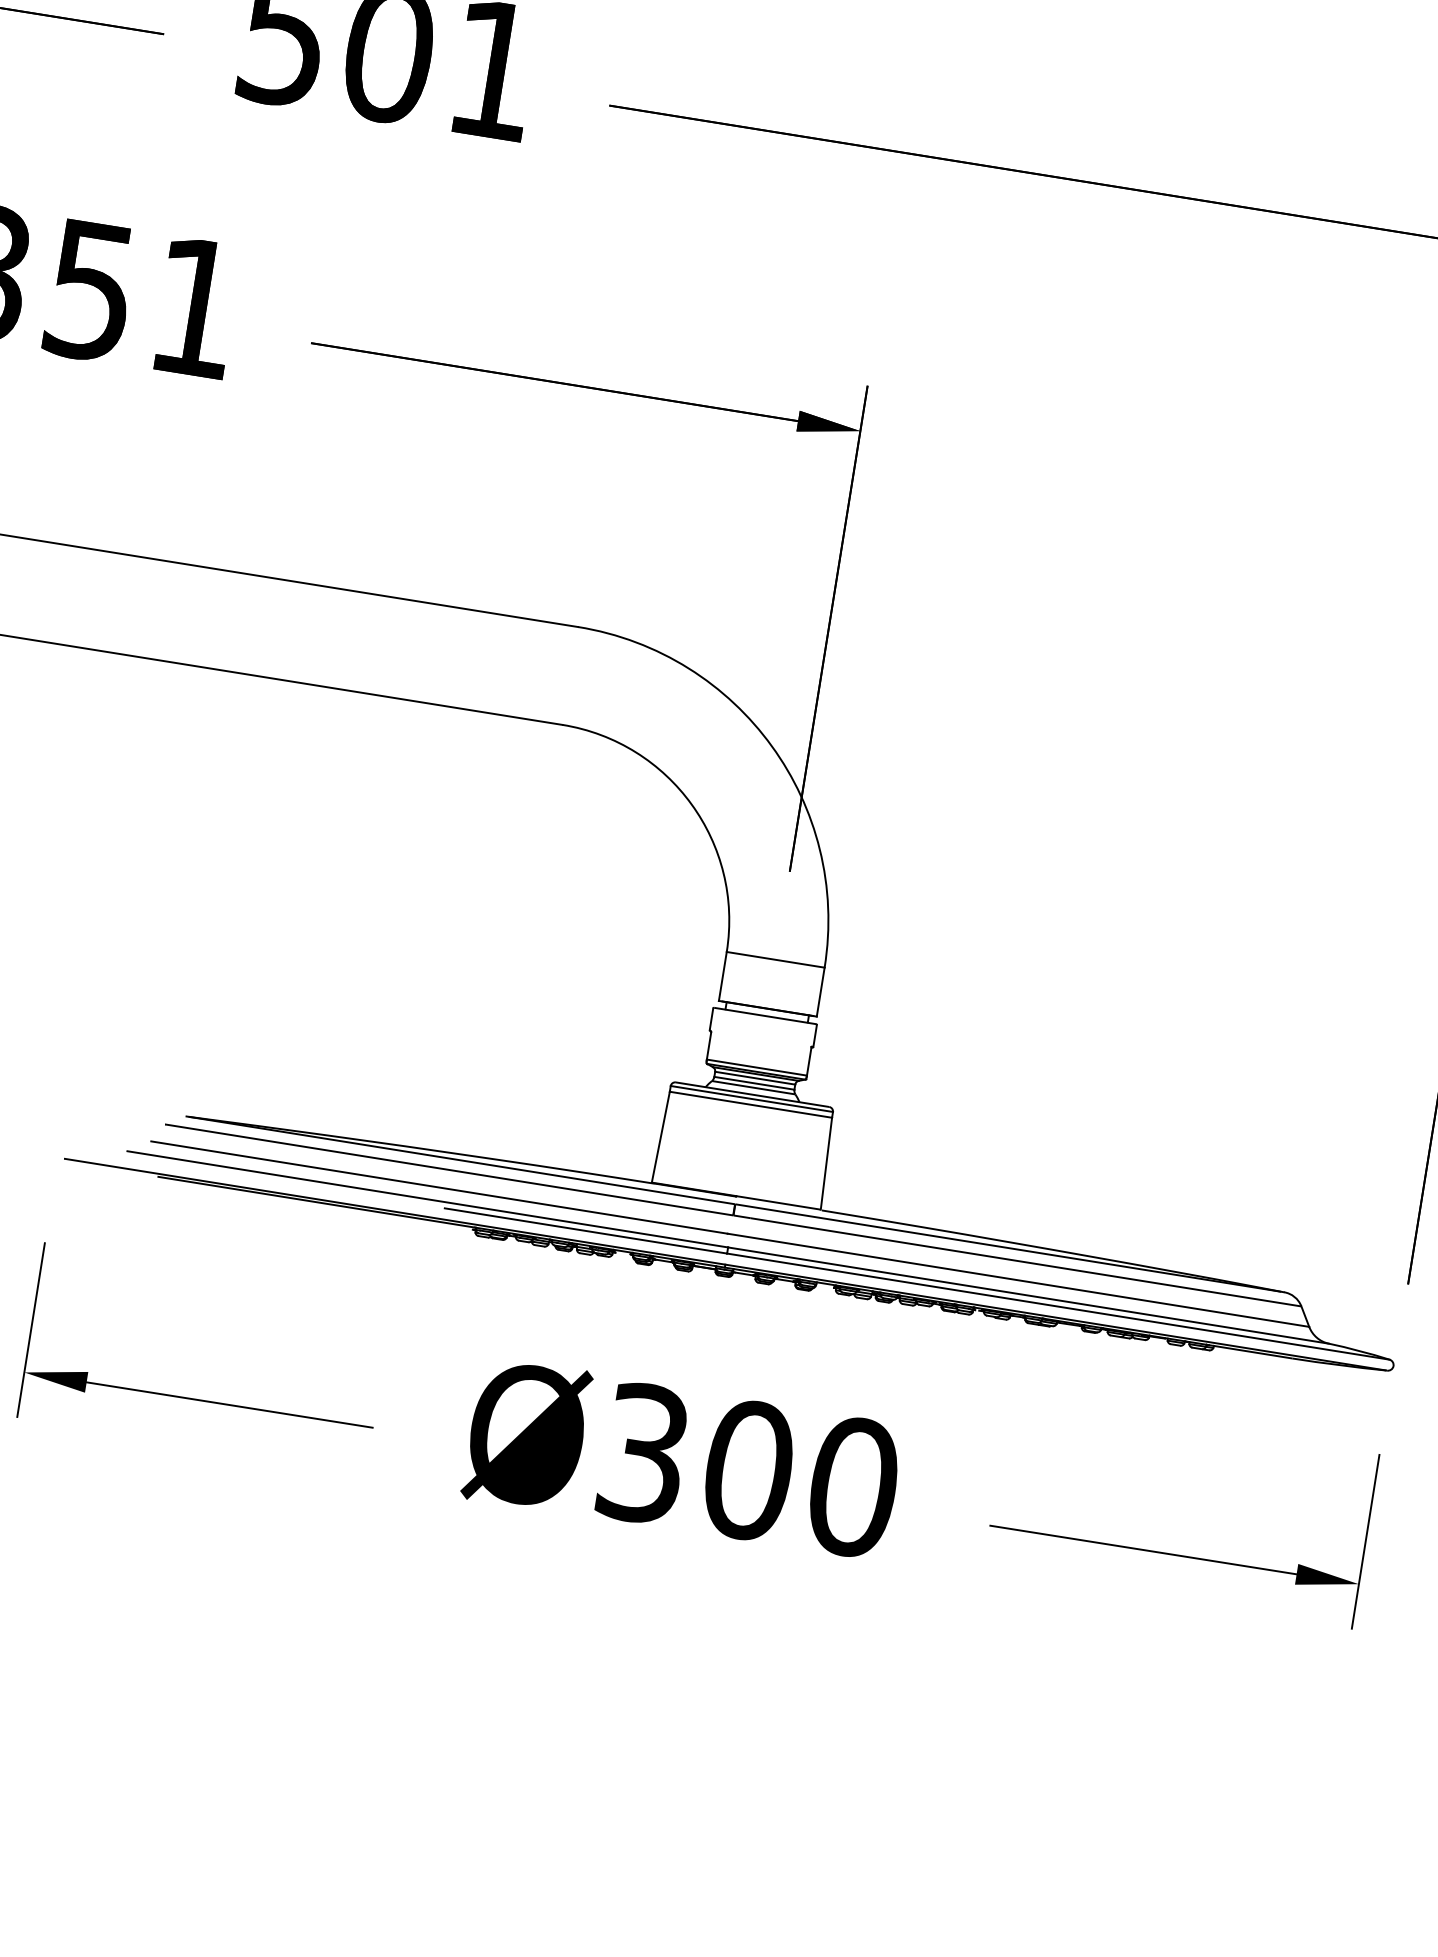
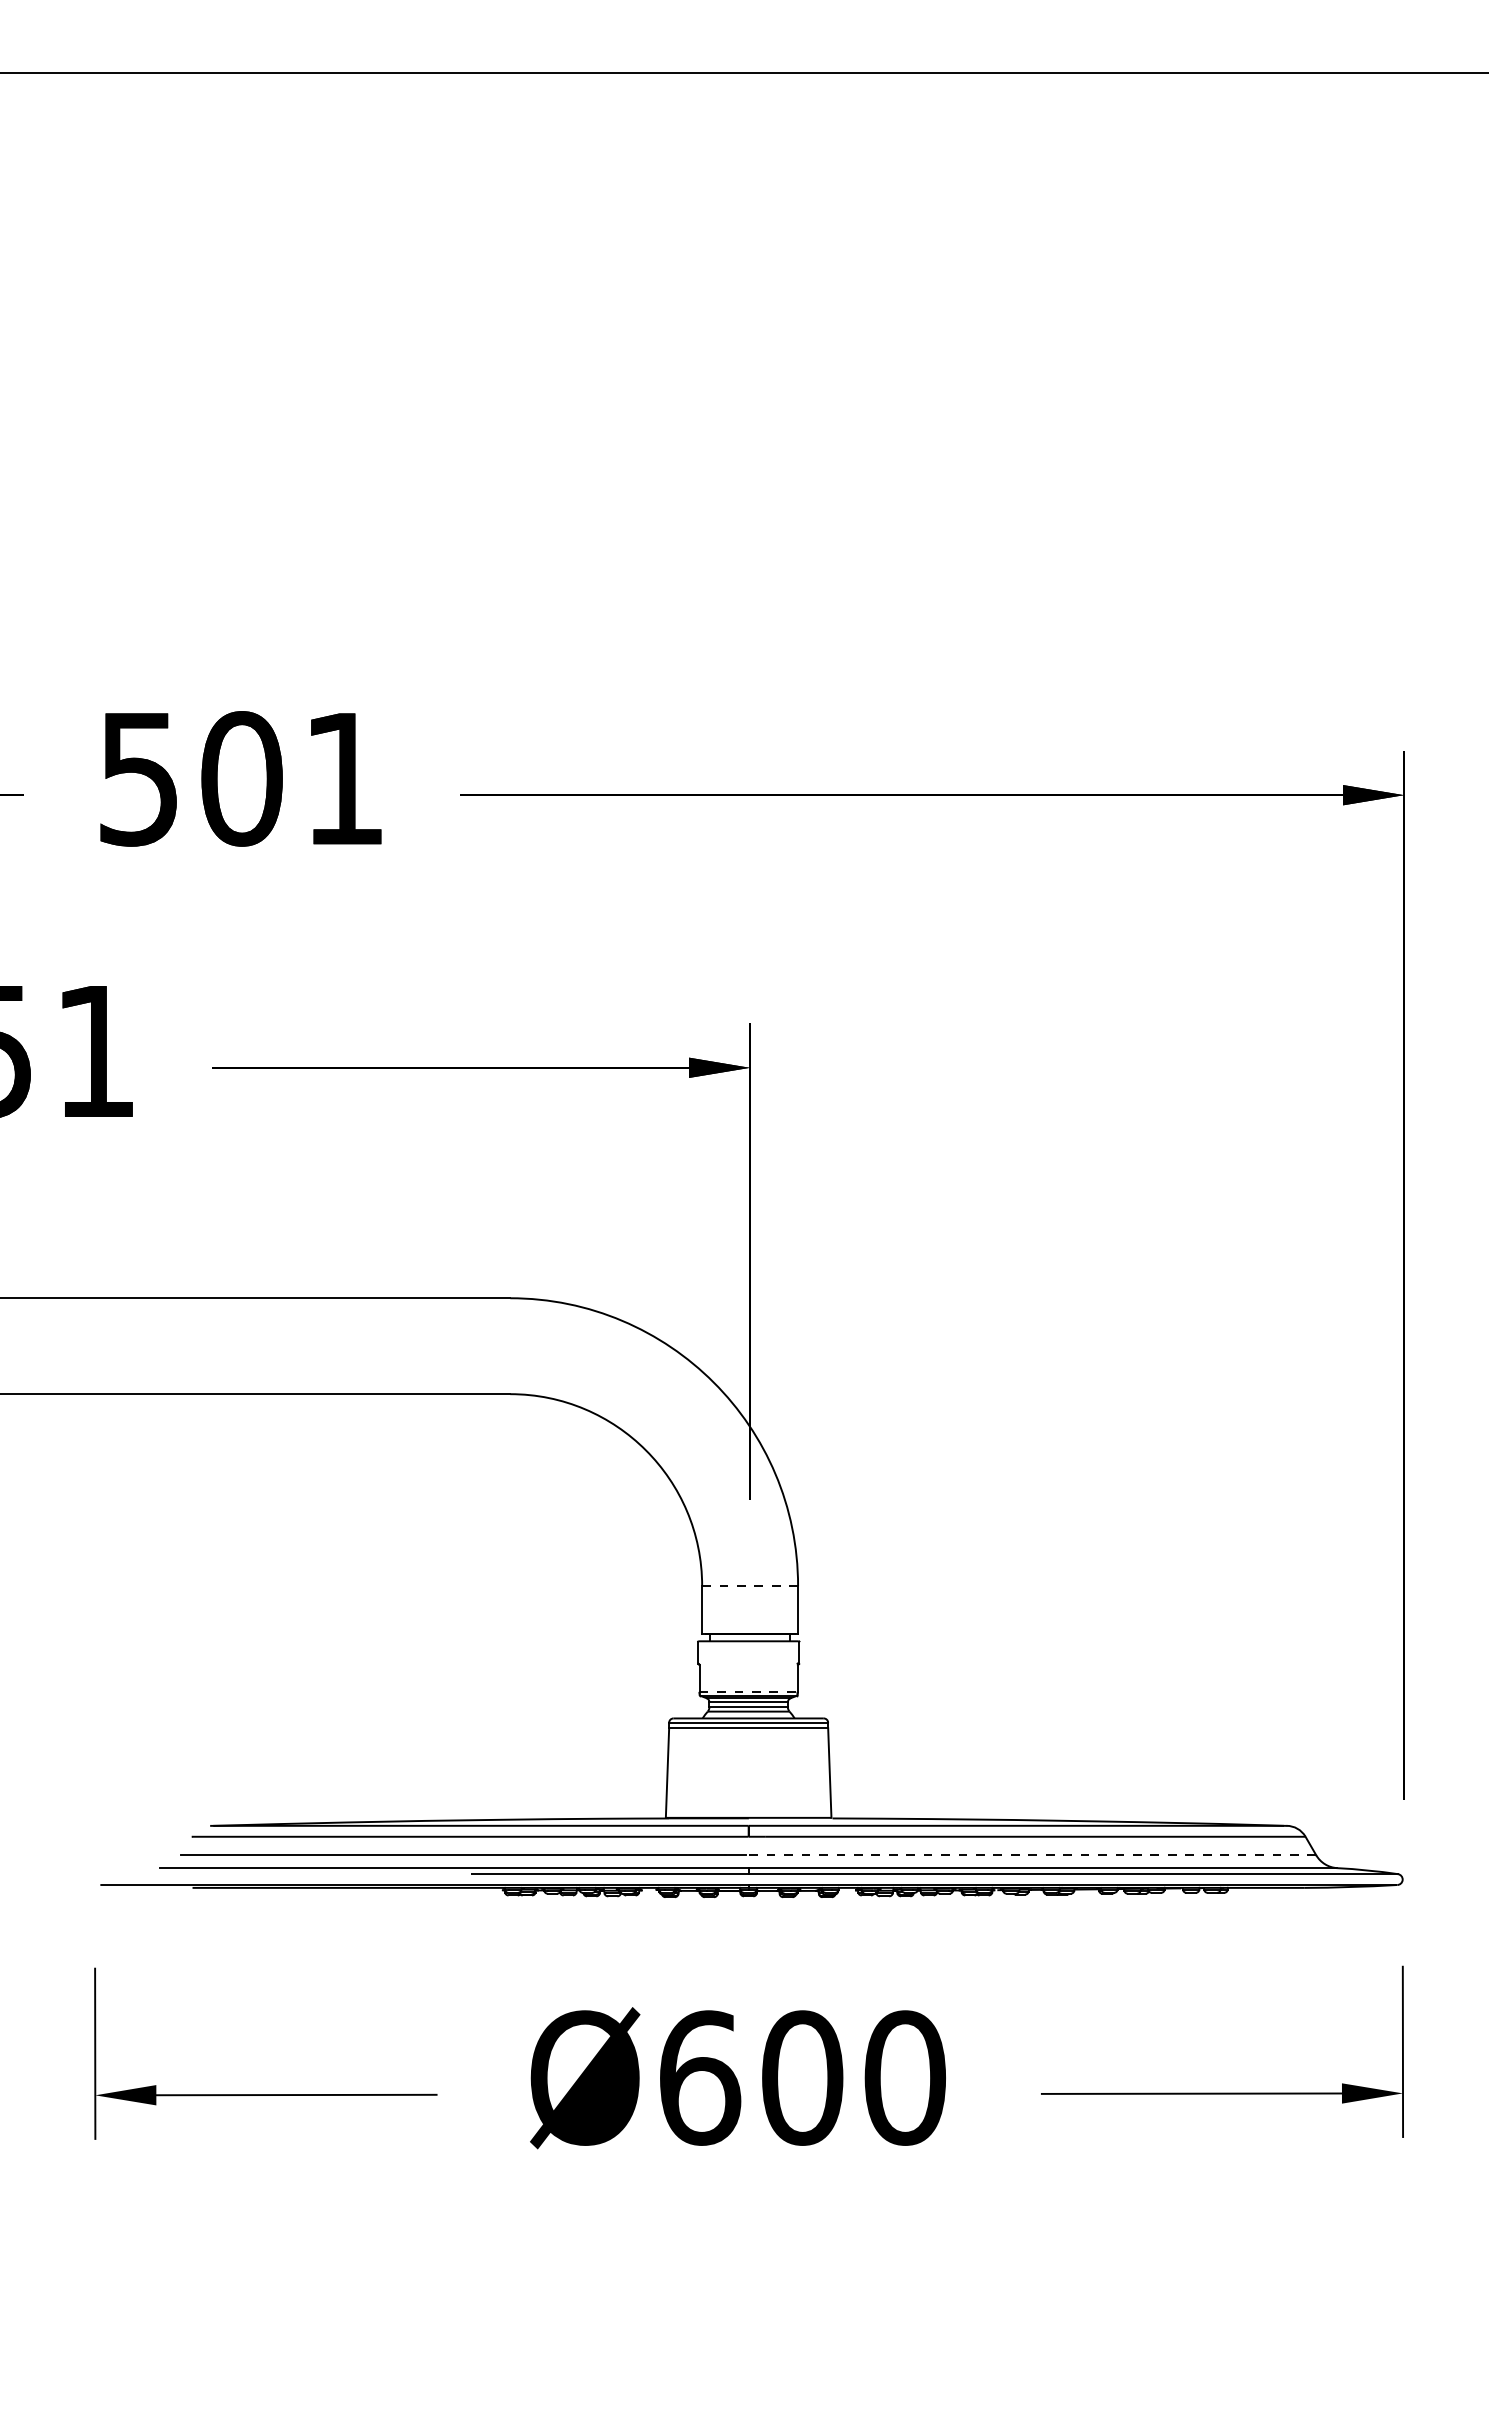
line: (776, 960) -> (750, 1586), solid -> dashed
line: (757, 1067) -> (749, 1691), solid -> dashed
line: (1017, 1280) -> (1030, 1855), solid -> dashed
text: (644, 1453) -> (700, 2077), Ø300 -> Ø600

